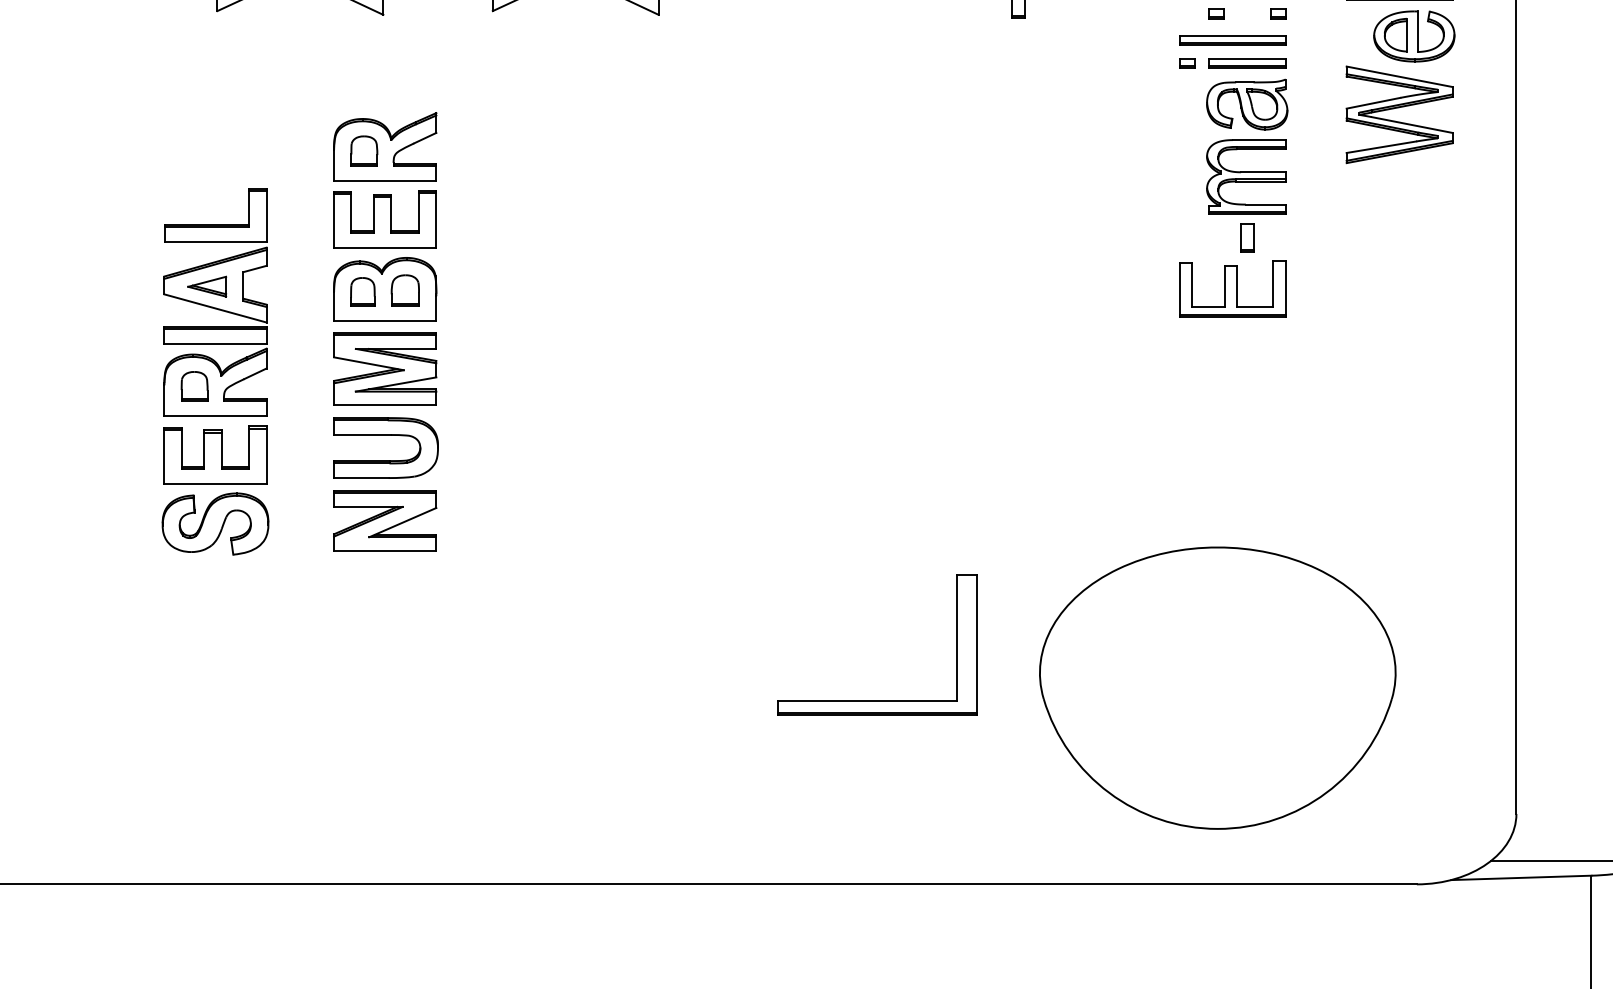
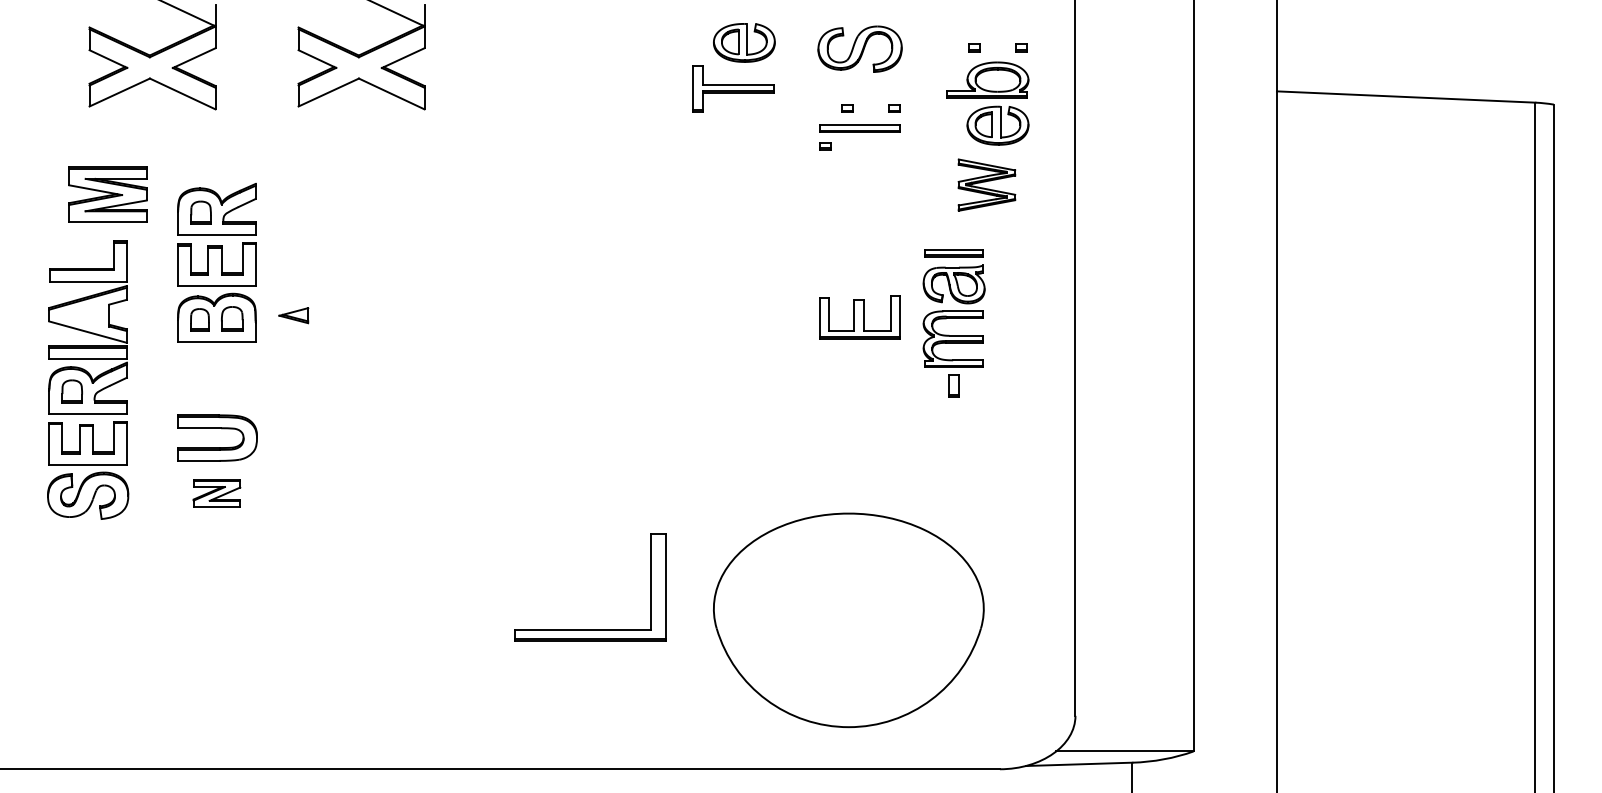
part: (1399, 113) -> (986, 184), size x0.7
part: (1246, 156) -> (953, 323), moved
part: (206, 286) -> (293, 315), moved
part: (384, 369) -> (107, 194), moved
part: (384, 521) -> (216, 493), size x0.6

